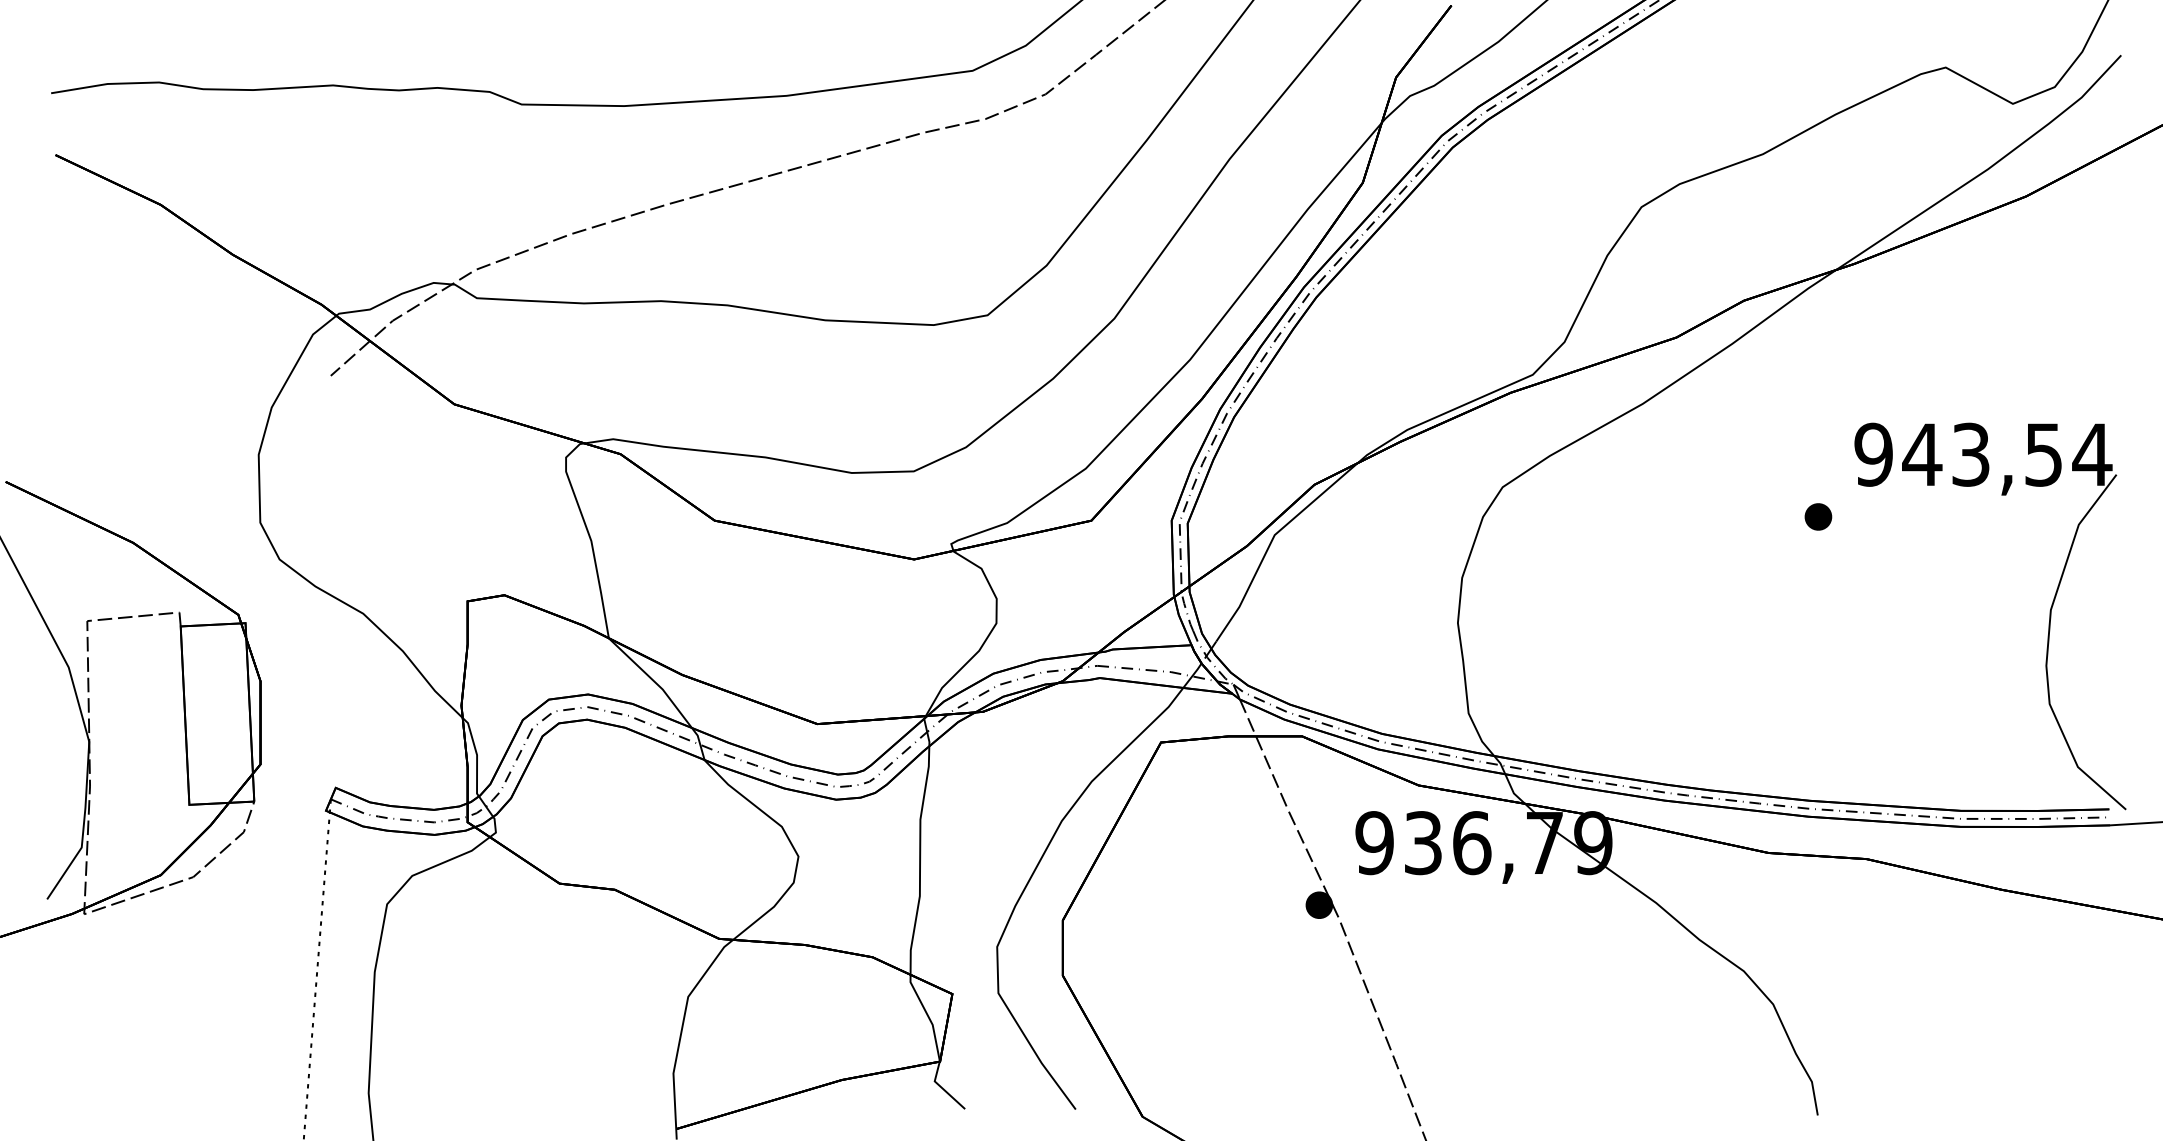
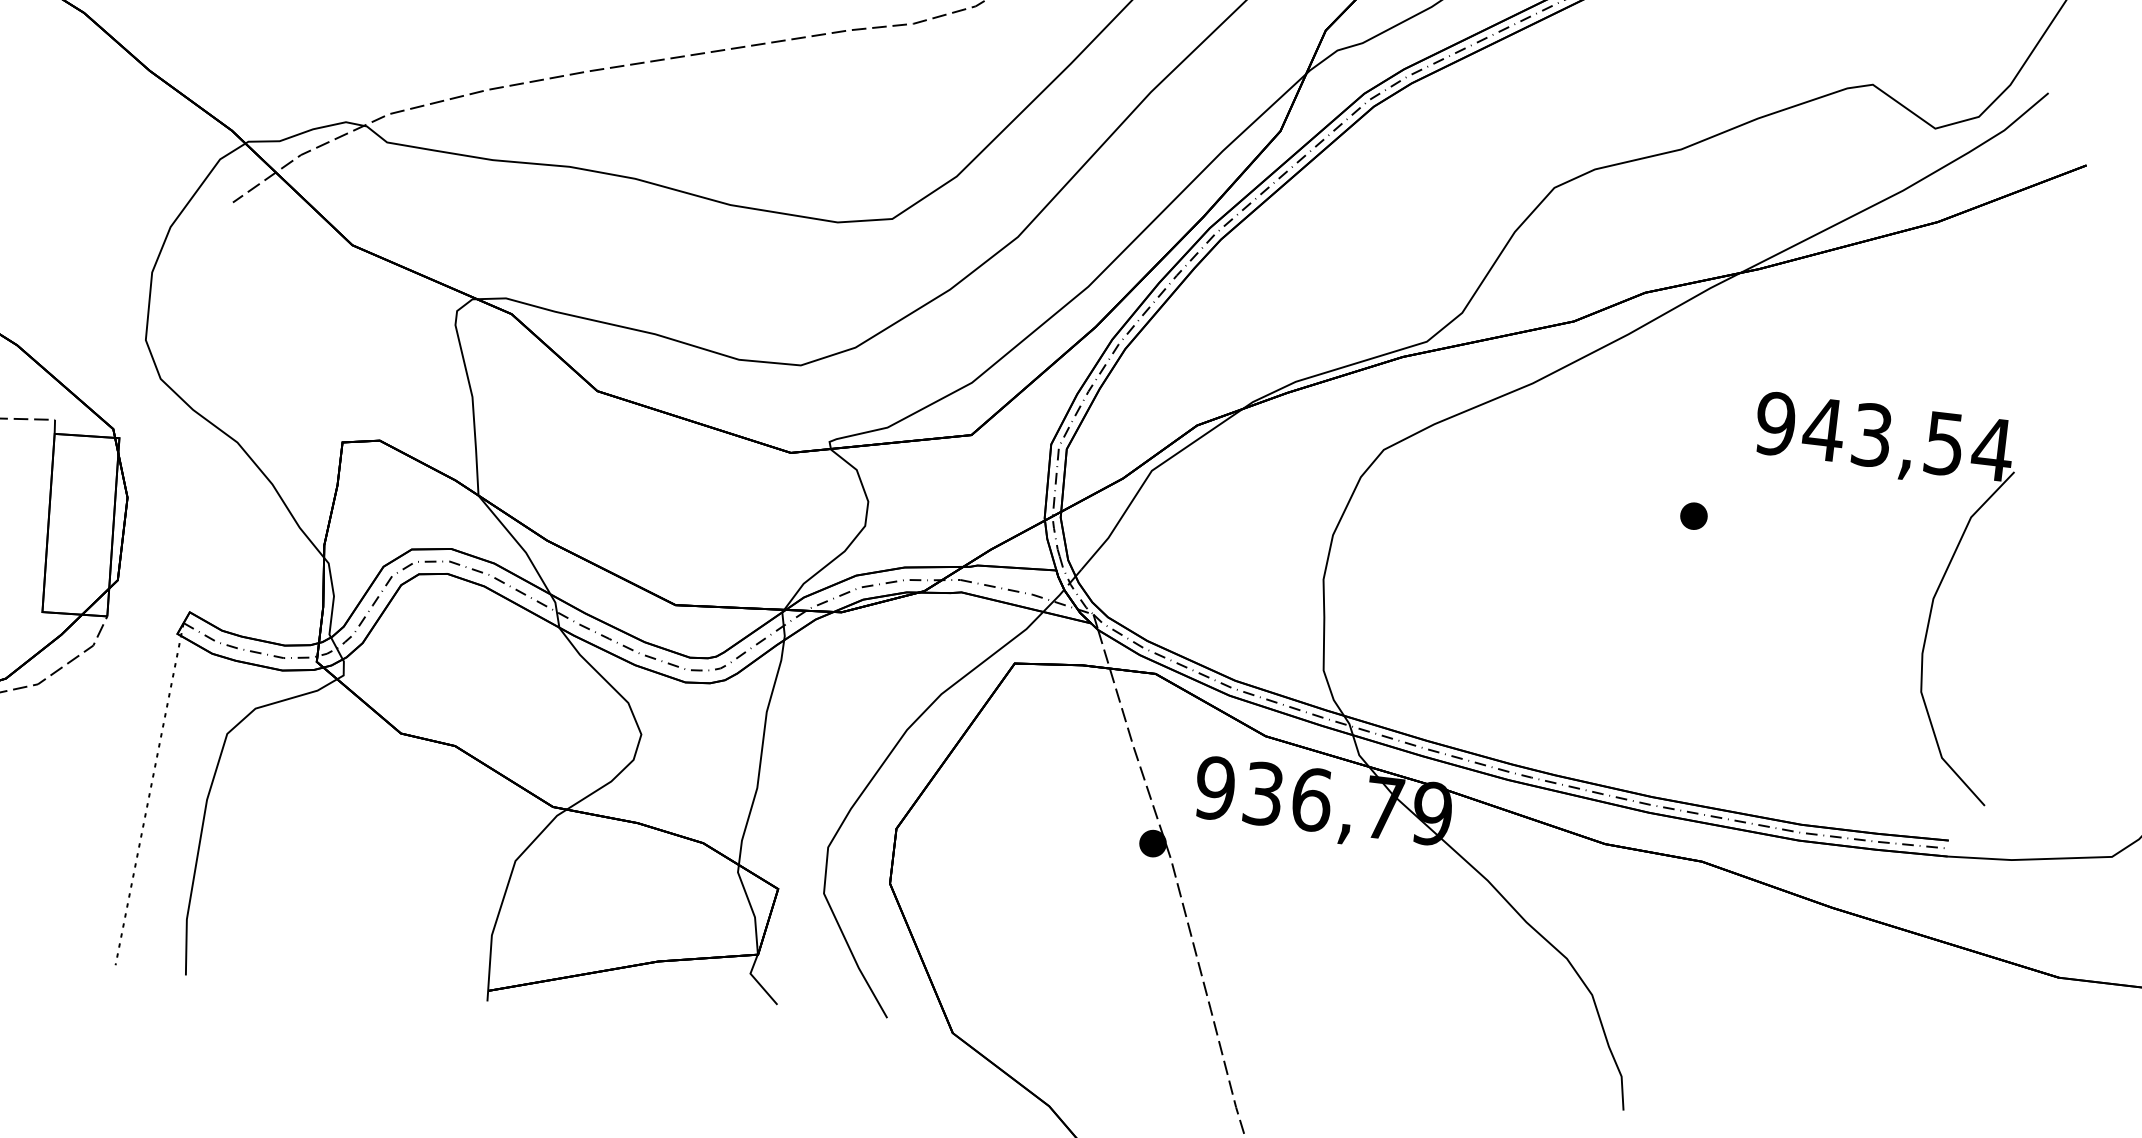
part: (2048, 623) -> (1929, 611), moved

